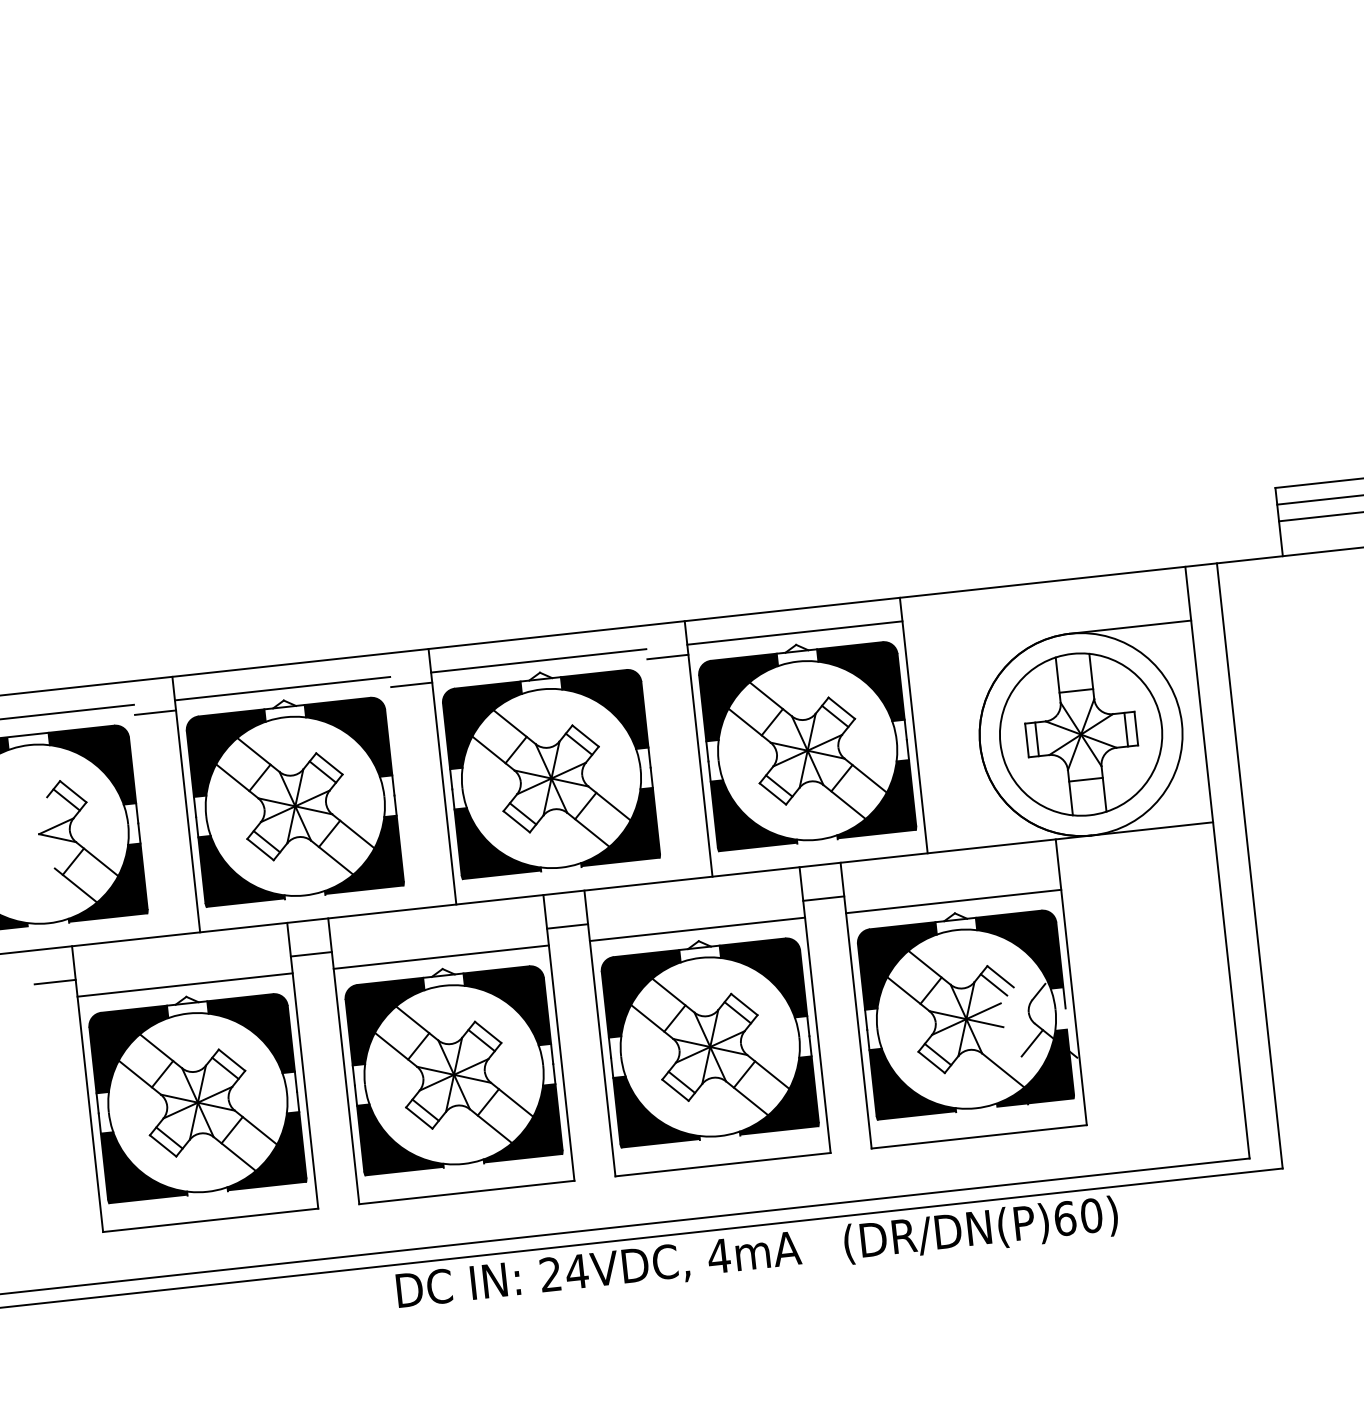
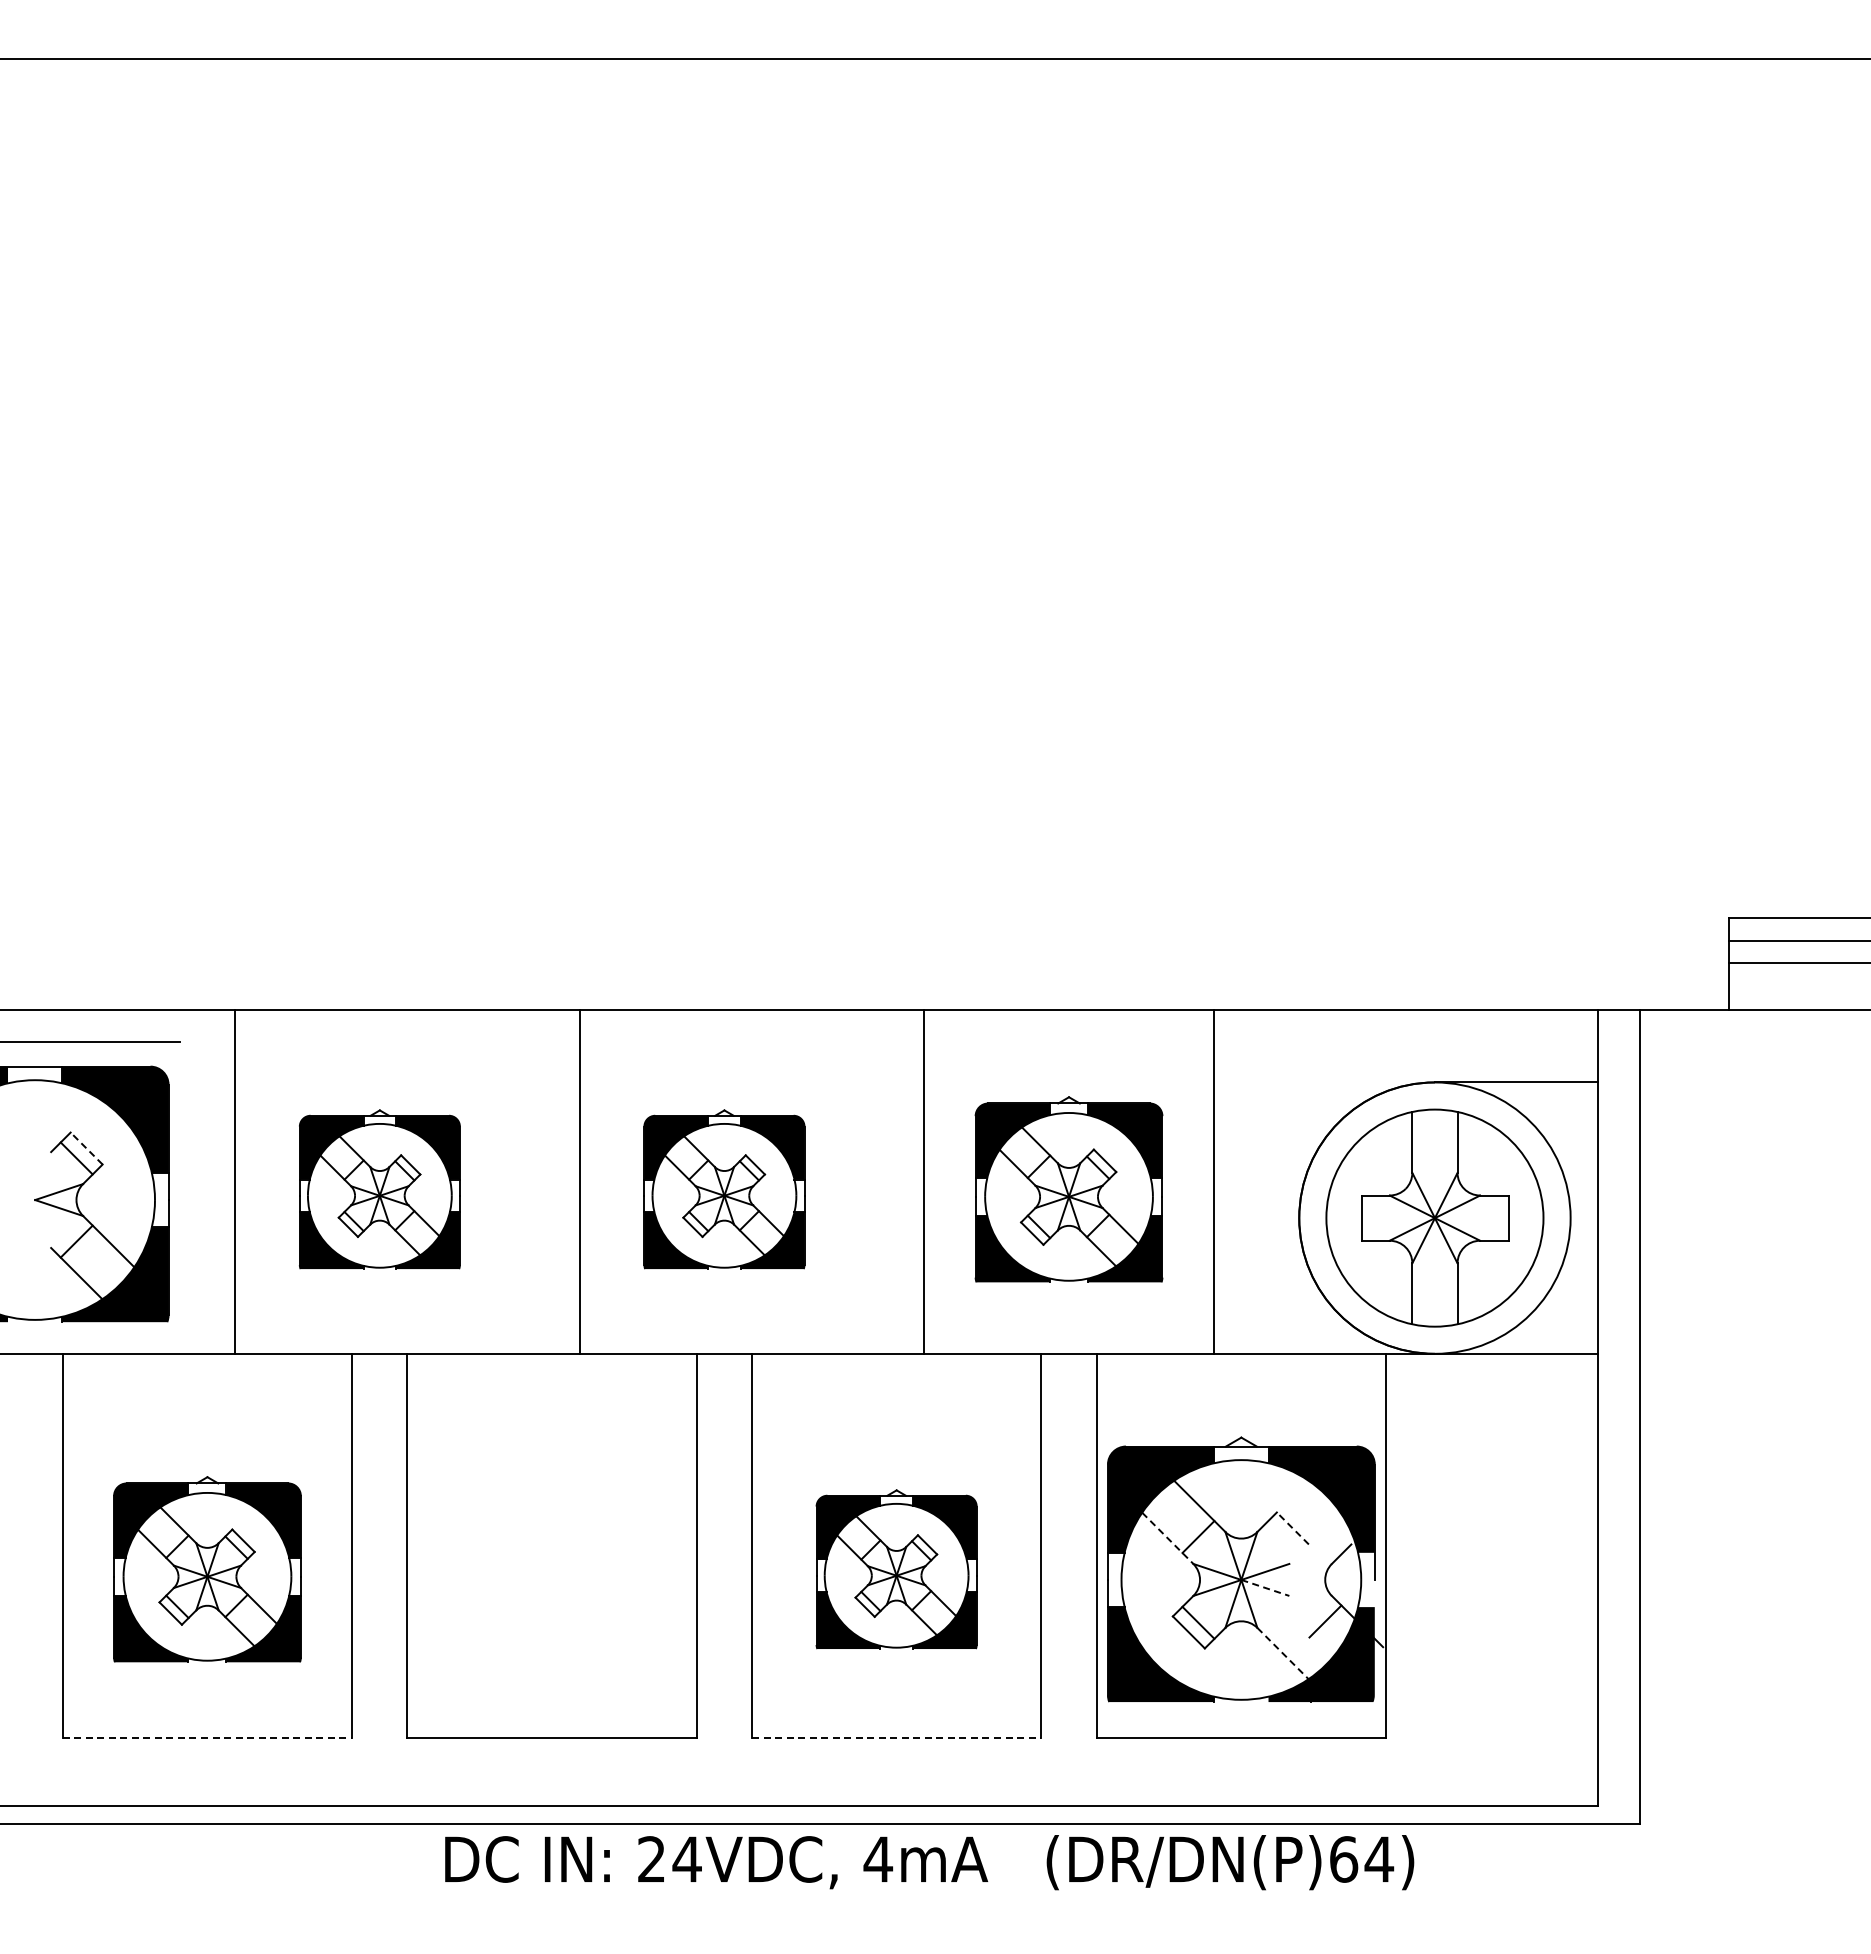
line: (794, 632) -> (1068, 1041), removed
line: (667, 657) -> (896, 1055), removed
line: (538, 660) -> (724, 1041), removed
line: (411, 685) -> (551, 1055), removed
line: (282, 688) -> (379, 1041), removed
line: (1076, 691) -> (1434, 1159), removed
line: (155, 712) -> (207, 1055), removed
line: (1126, 729) -> (1495, 1217), removed
line: (1036, 738) -> (1375, 1217), removed
part: (806, 742) -> (1068, 1189), size x0.7
part: (550, 770) -> (724, 1189), size x0.6
line: (1085, 779) -> (1434, 1278), removed
line: (73, 791) -> (86, 1148), solid -> dashed
part: (294, 798) -> (379, 1189), size x0.6
line: (823, 898) -> (1068, 1399), removed
line: (953, 901) -> (1241, 1421), removed
line: (567, 926) -> (724, 1399), removed
line: (697, 929) -> (896, 1421), removed
line: (311, 954) -> (379, 1399), removed
line: (440, 957) -> (551, 1421), removed
line: (1000, 976) -> (1292, 1528), solid -> dashed
line: (54, 982) -> (34, 1399), removed
line: (185, 984) -> (207, 1421), removed
line: (993, 985) -> (1282, 1538), removed
line: (908, 994) -> (1168, 1538), solid -> dashed
line: (985, 1023) -> (1265, 1588), solid -> dashed
part: (709, 1039) -> (896, 1569), size x0.6
part: (452, 1067) -> (551, 1569), removed
line: (1003, 1070) -> (1283, 1653), solid -> dashed
part: (197, 1094) -> (207, 1569), size x0.7
line: (722, 1164) -> (896, 1738), solid -> dashed
text: (1091, 1215) -> (1379, 1859), (DR/DN(P)60) -> (DR/DN(P)64)
line: (210, 1220) -> (207, 1738), solid -> dashed

